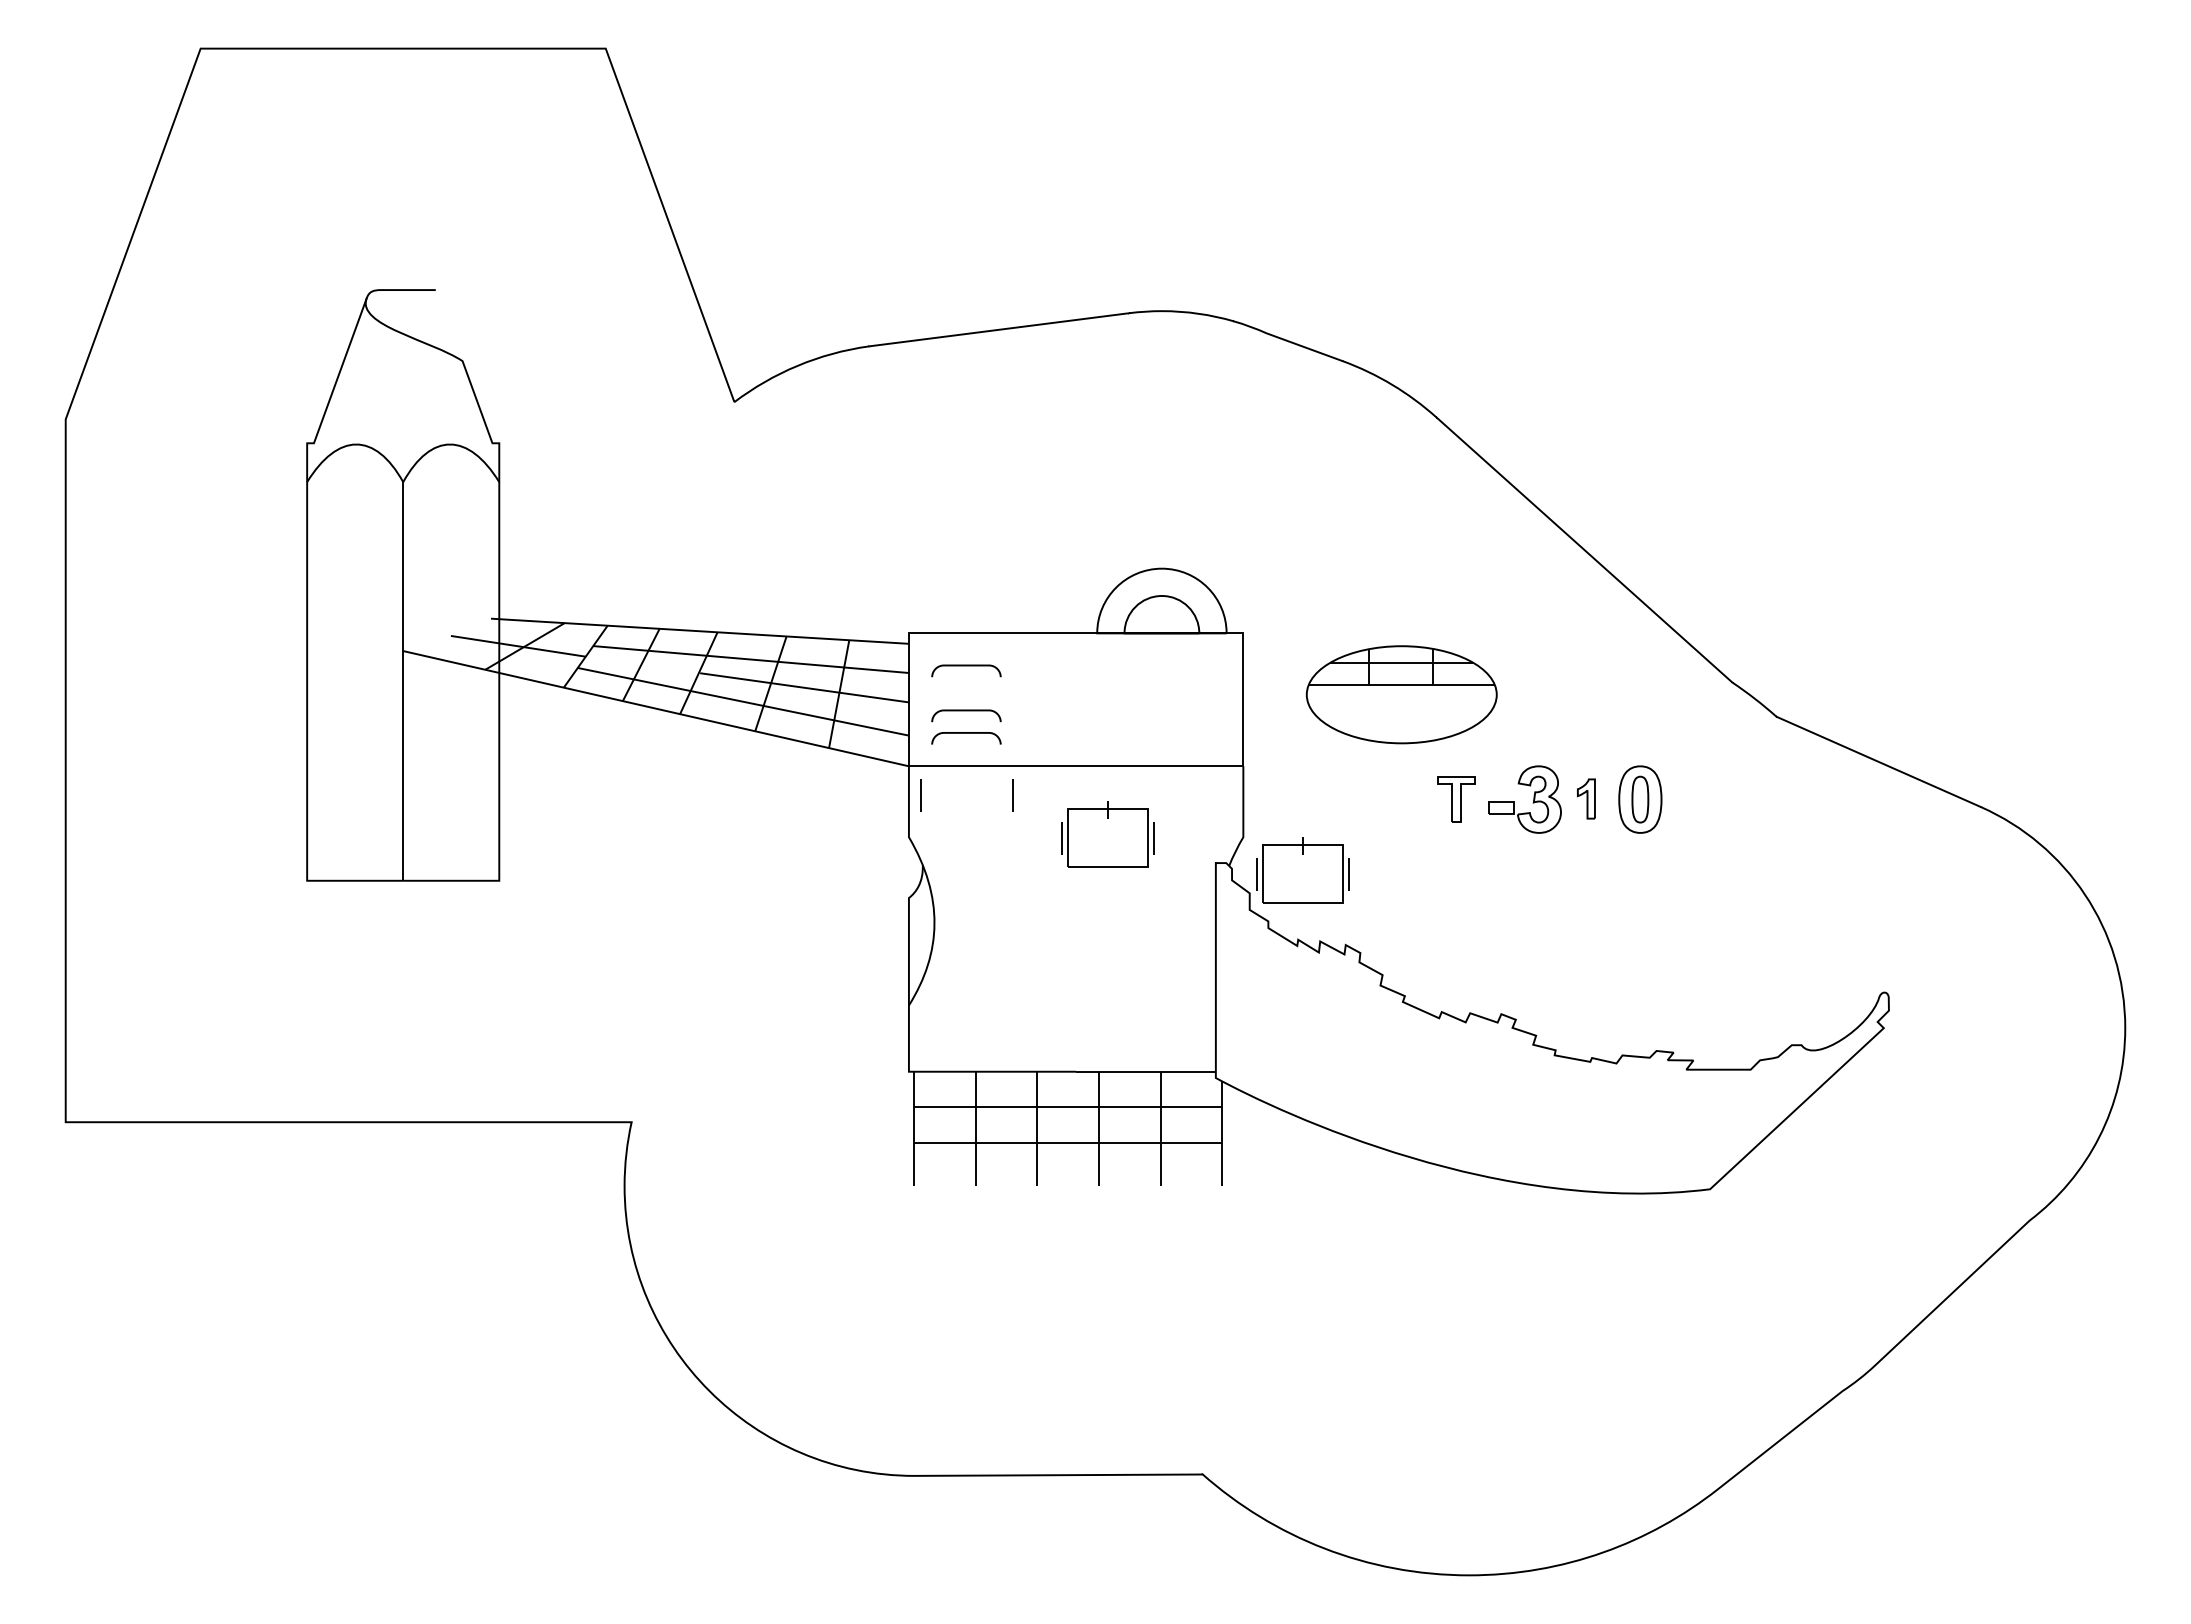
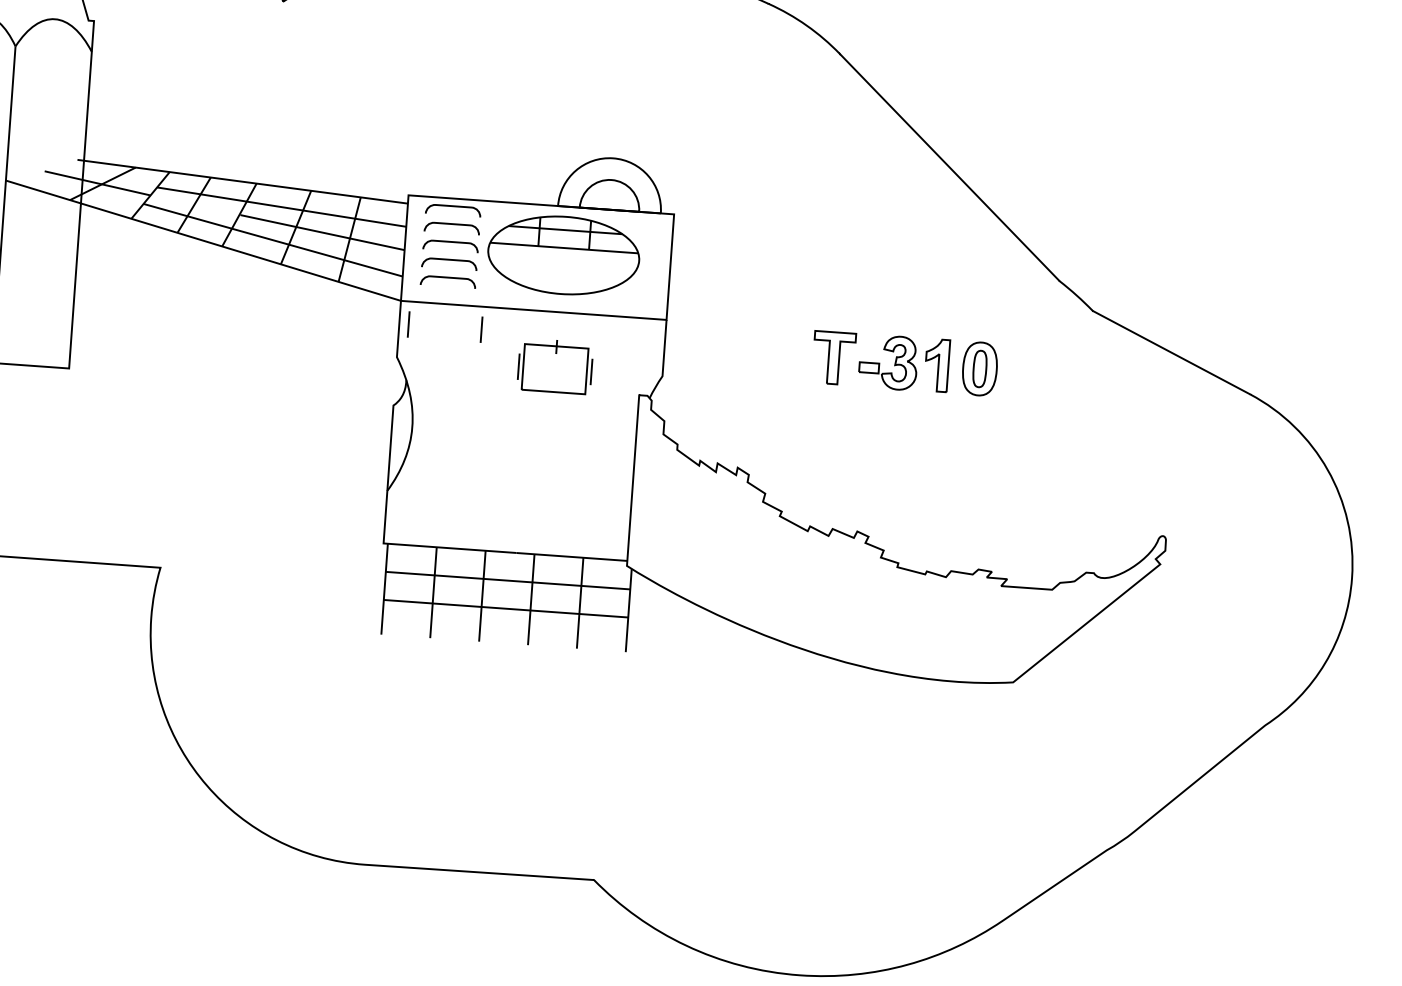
curve: (966, 643) -> (453, 206), added
curve: (966, 688) -> (451, 242), added
part: (1401, 694) -> (563, 255), moved
part: (1586, 798) -> (937, 365), size x1.67
part: (1456, 799) -> (833, 358), size x1.43
part: (1302, 870) -> (707, 406), removed

